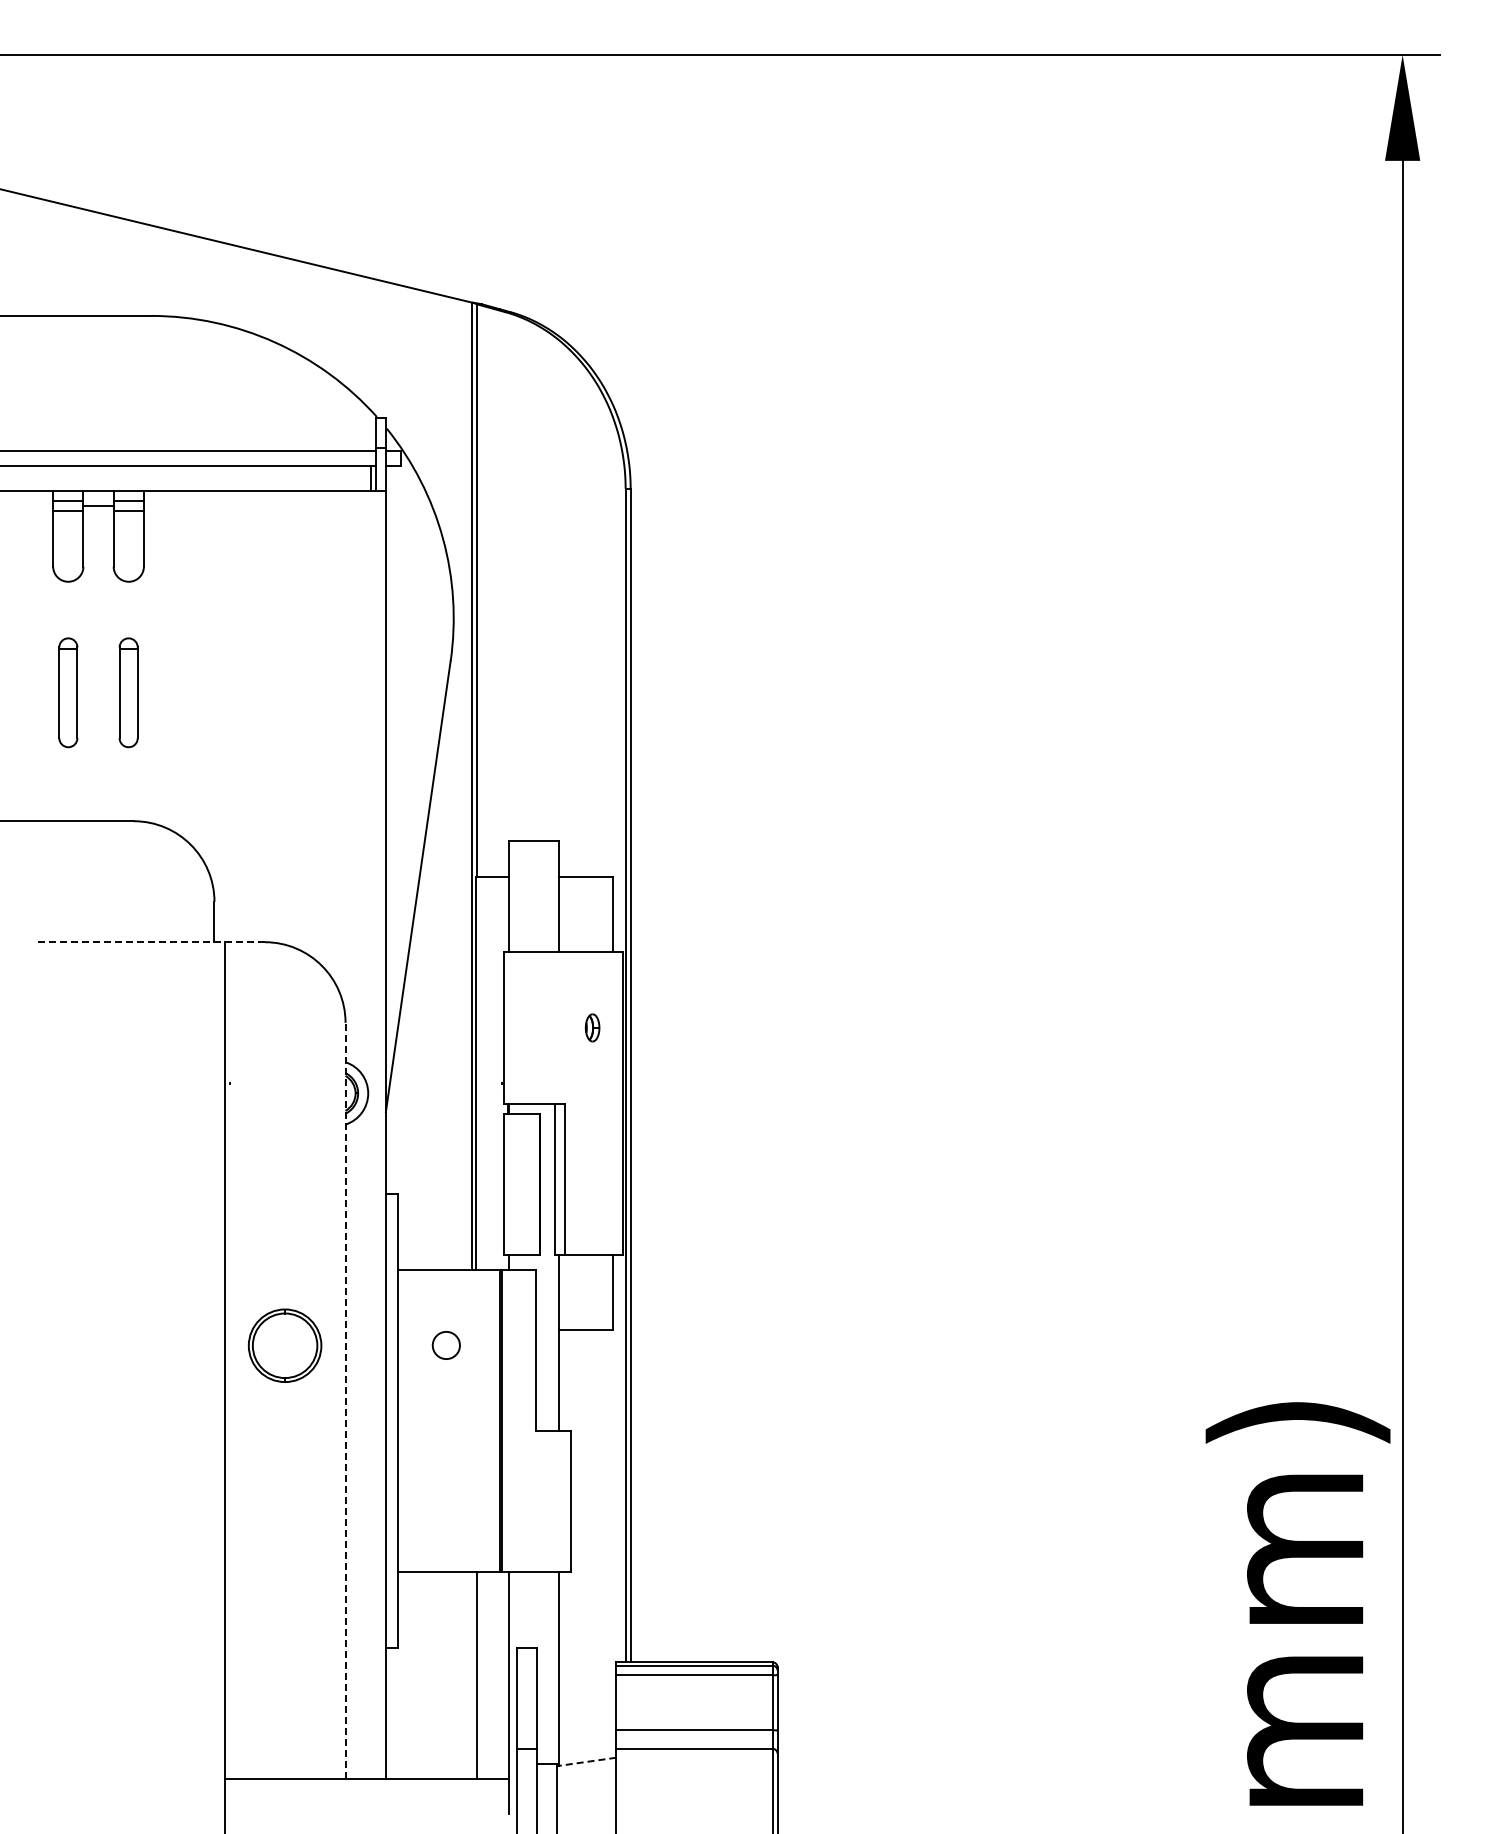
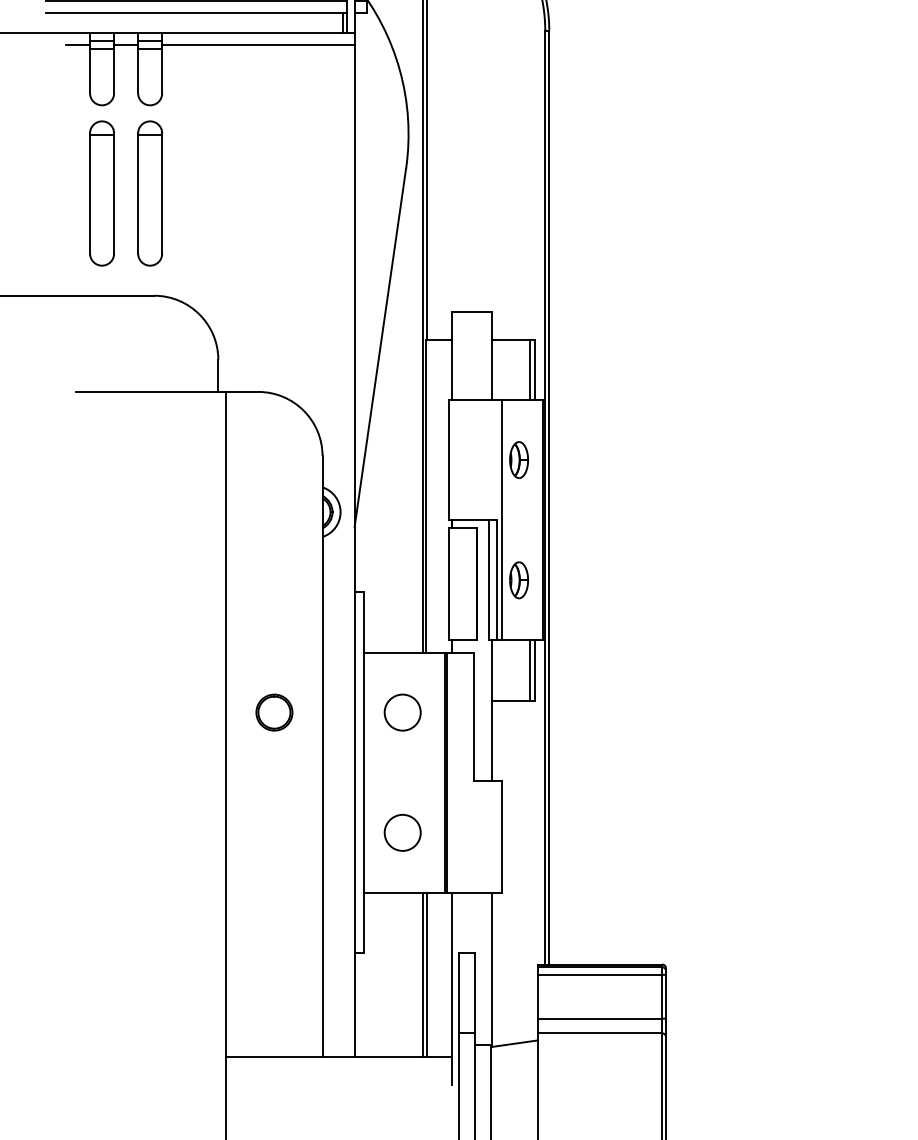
line: (37, 506) -> (77, 45), added
line: (264, 506) -> (258, 45), added
part: (68, 692) -> (102, 193), size x1.67
part: (128, 692) -> (149, 193), size x1.67
line: (606, 914) -> (530, 369), added
line: (149, 942) -> (166, 392), dashed -> solid
part: (592, 1027) -> (518, 459), size x1.67
line: (571, 1103) -> (502, 520), added
part: (592, 1178) -> (518, 579), added
line: (606, 1292) -> (530, 670), added
part: (284, 1344) -> (274, 711), size x0.62
circle: (446, 1345) -> (402, 712), size x1.67
line: (345, 1400) -> (322, 756), dashed -> solid
circle: (445, 1496) -> (402, 832), added
line: (472, 1675) -> (423, 975), added
line: (586, 1761) -> (514, 1043), dashed -> solid

